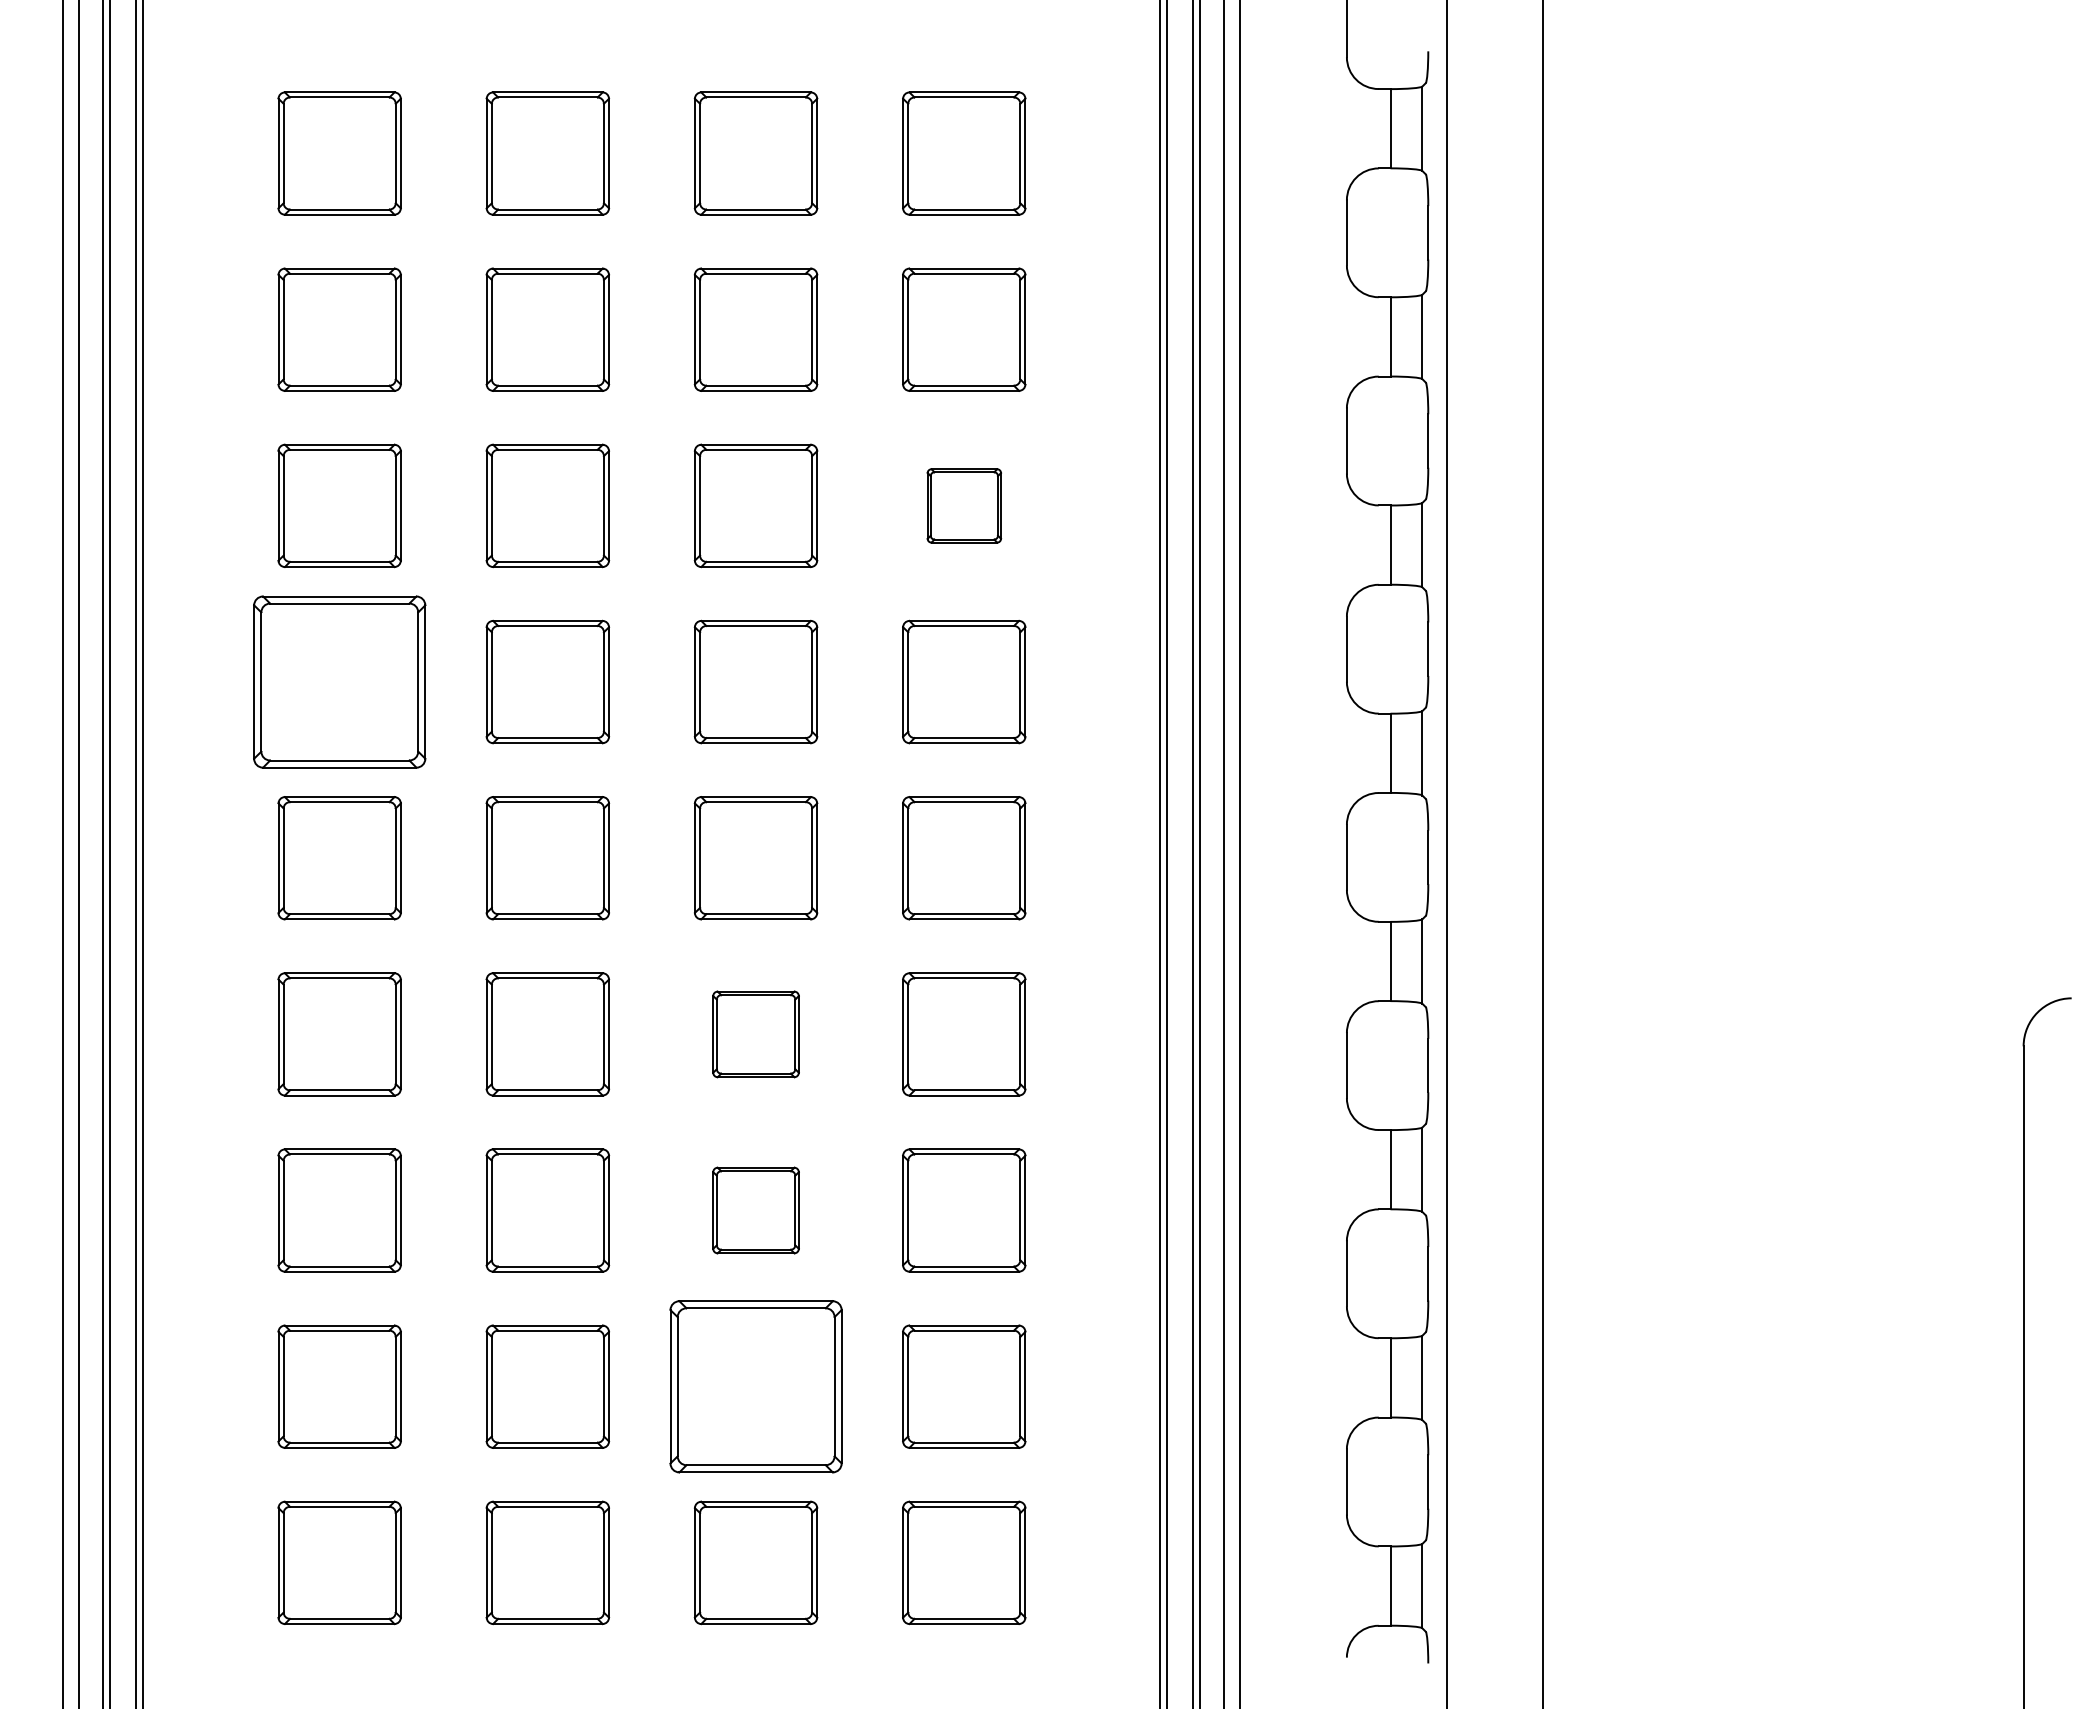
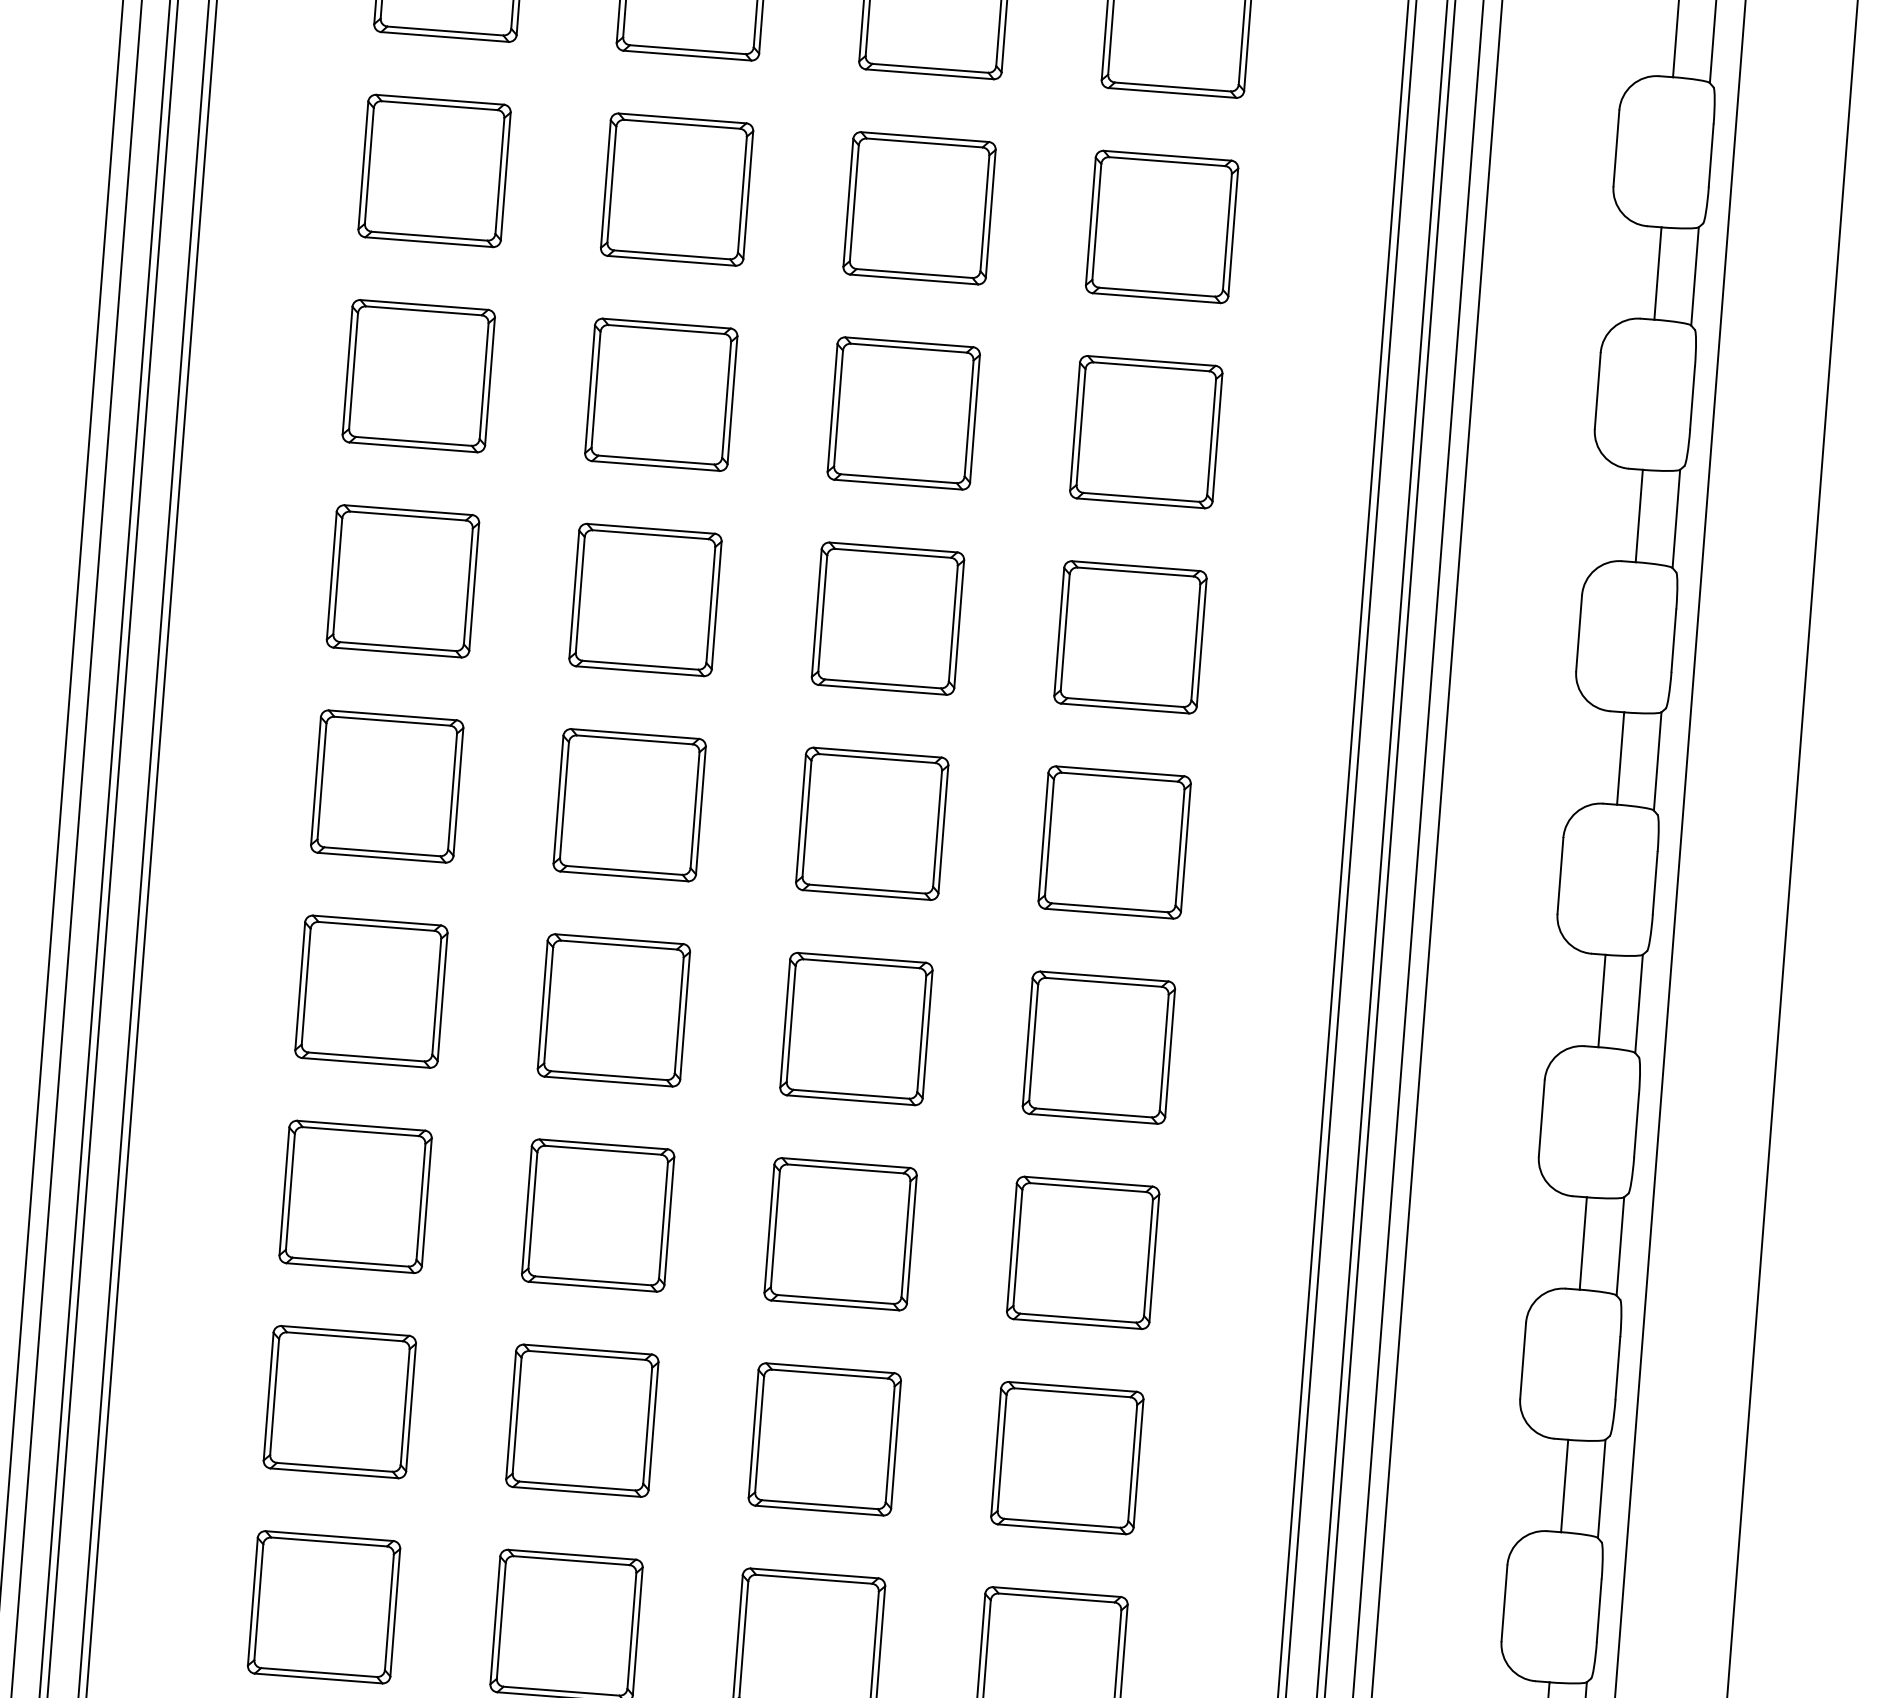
part: (964, 505) -> (1146, 431), size x1.67
part: (339, 681) -> (402, 580), size x0.71
part: (755, 1034) -> (855, 1029), size x1.43
part: (755, 1210) -> (839, 1234), size x1.43
part: (755, 1386) -> (824, 1439), size x0.71

